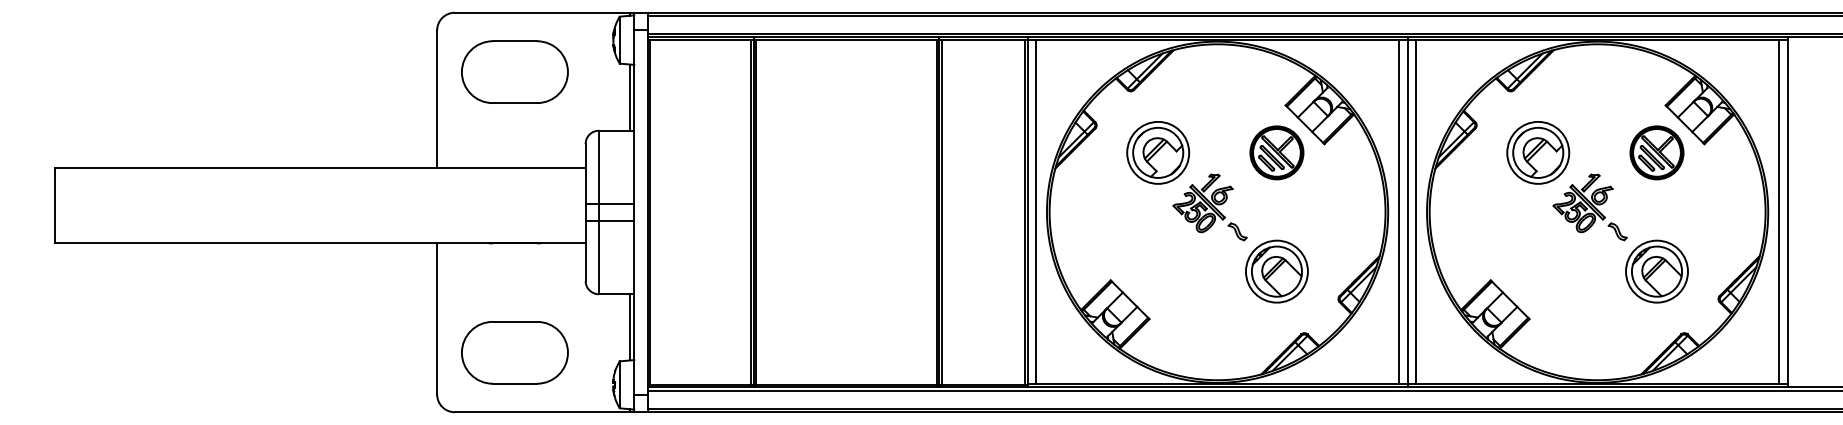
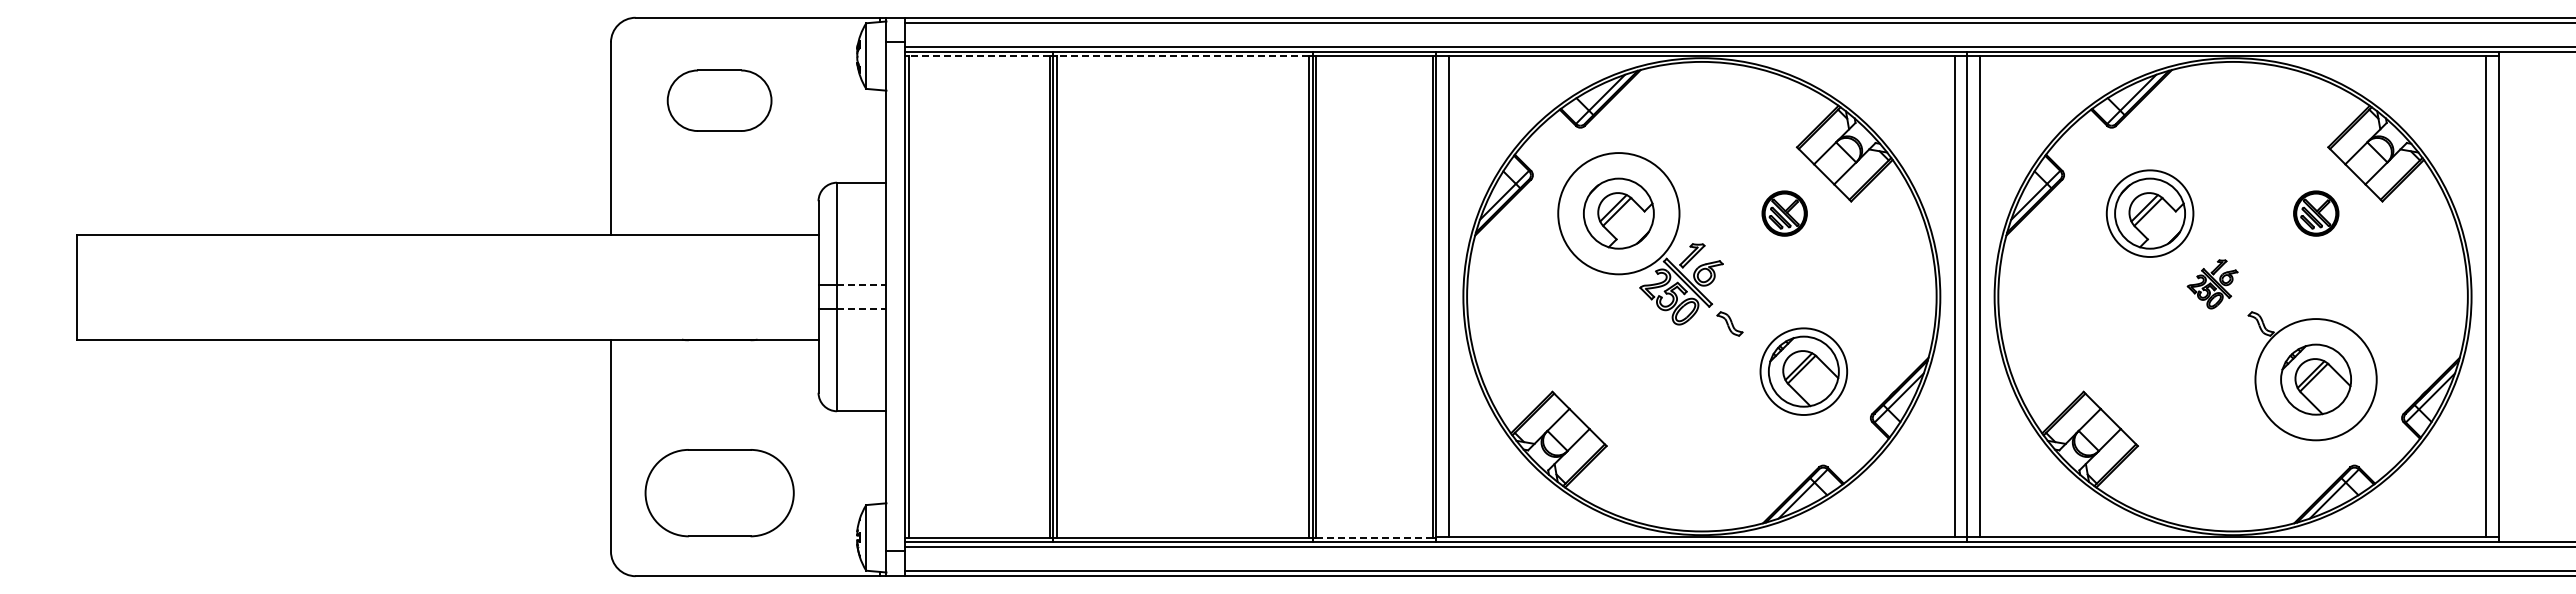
line: (700, 40) -> (978, 56), solid -> dashed
line: (846, 40) -> (1182, 56), solid -> dashed
part: (514, 71) -> (719, 100), size x0.7
line: (629, 97) -> (880, 136), removed
circle: (1157, 152) -> (1618, 213), size x1.4
part: (1276, 152) -> (1784, 213), size x0.6
part: (1657, 152) -> (2316, 213), size x0.6
line: (616, 203) -> (861, 284), solid -> dashed
part: (1582, 203) -> (2212, 284), size x0.6
line: (616, 221) -> (861, 309), solid -> dashed
part: (1276, 271) -> (1803, 371), moved
circle: (1656, 271) -> (2315, 379), size x1.4
line: (629, 327) -> (880, 457), removed
line: (982, 384) -> (1373, 537), solid -> dashed

